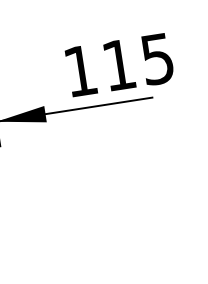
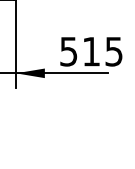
text: (79, 70) -> (68, 51), 115 -> 515

